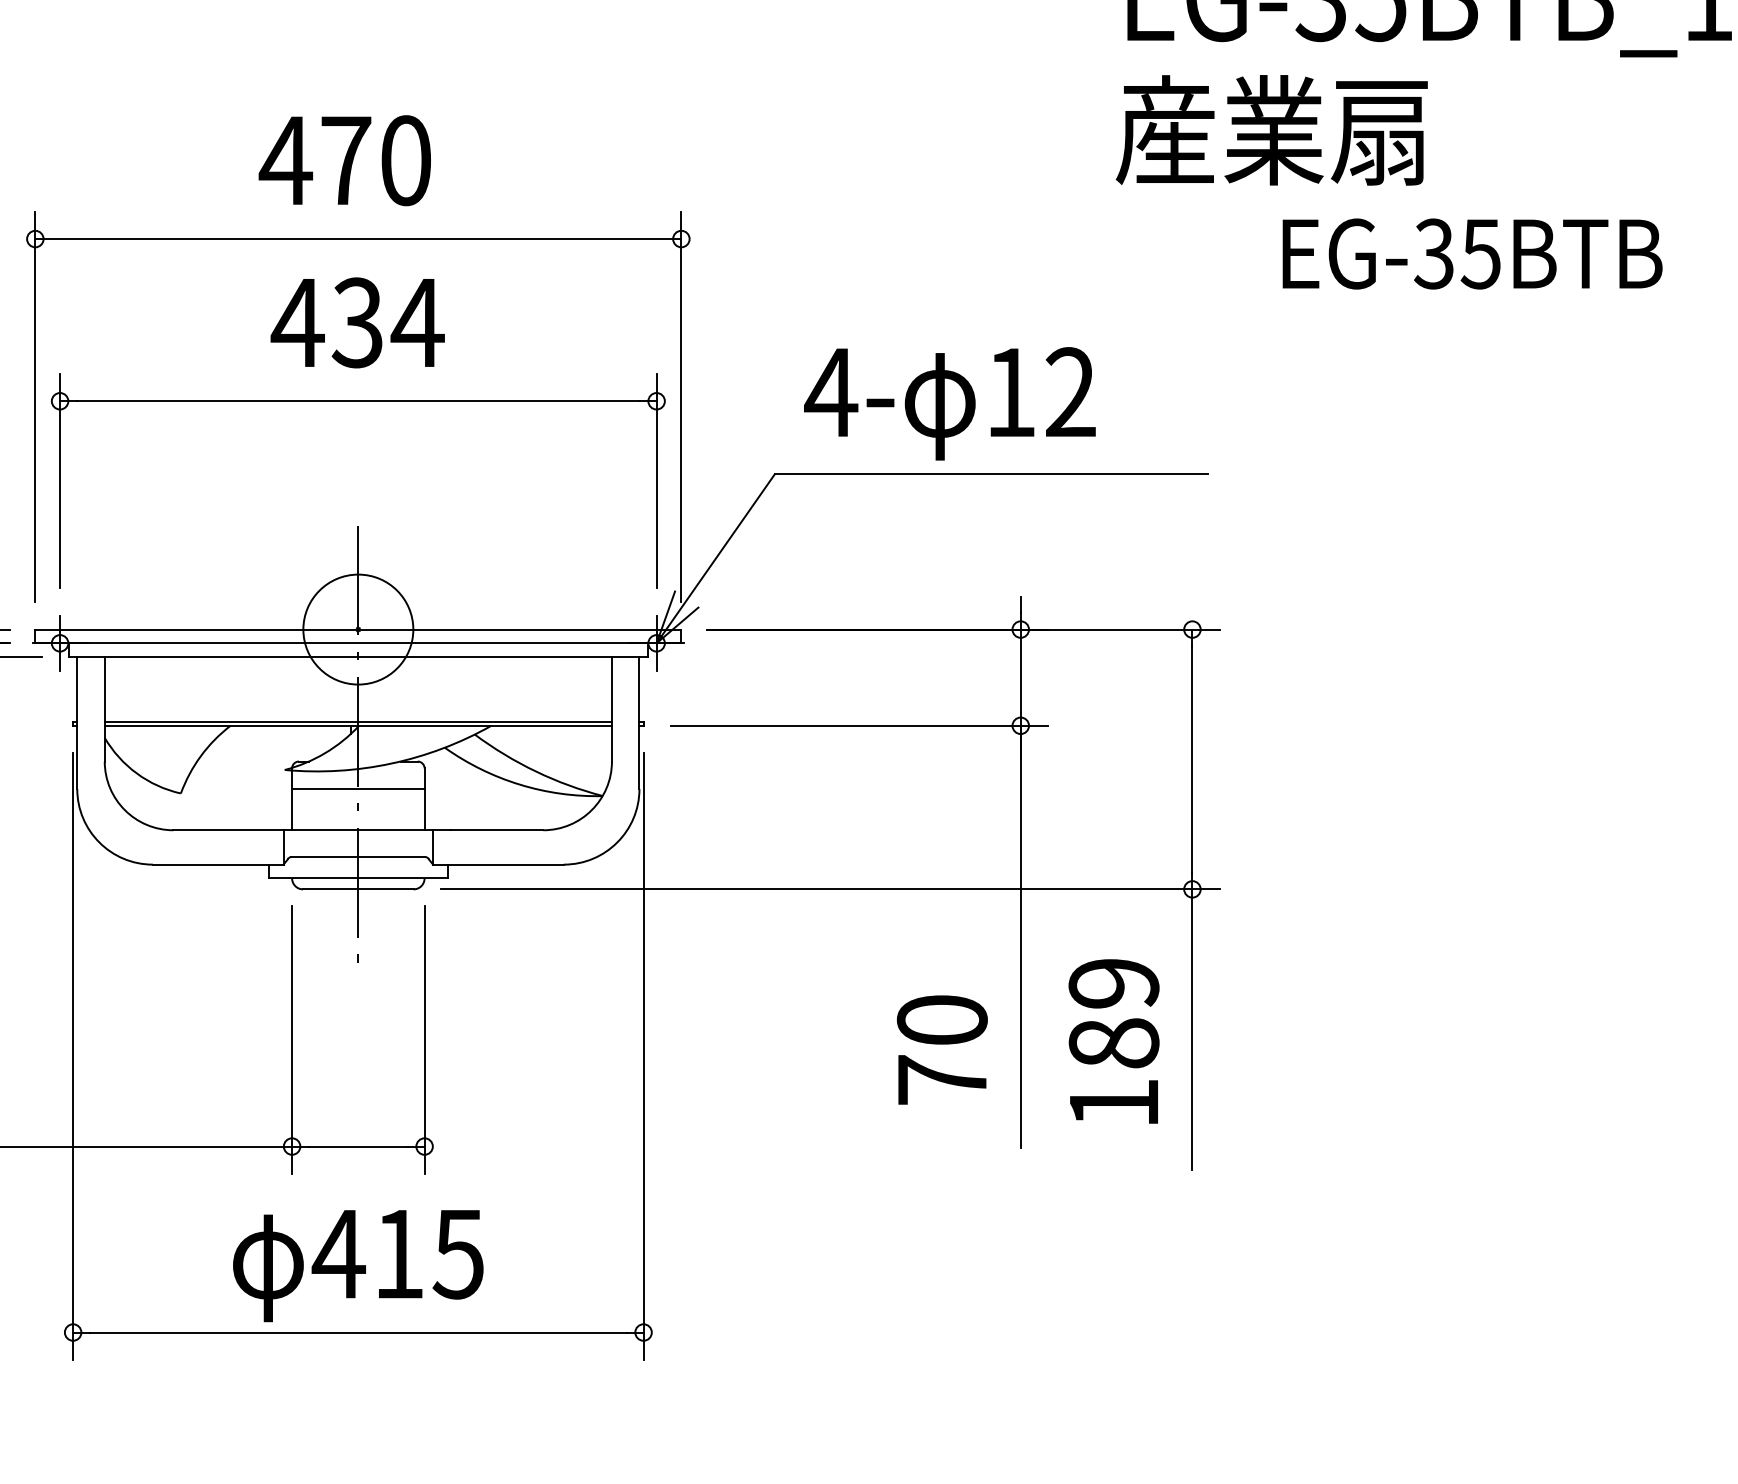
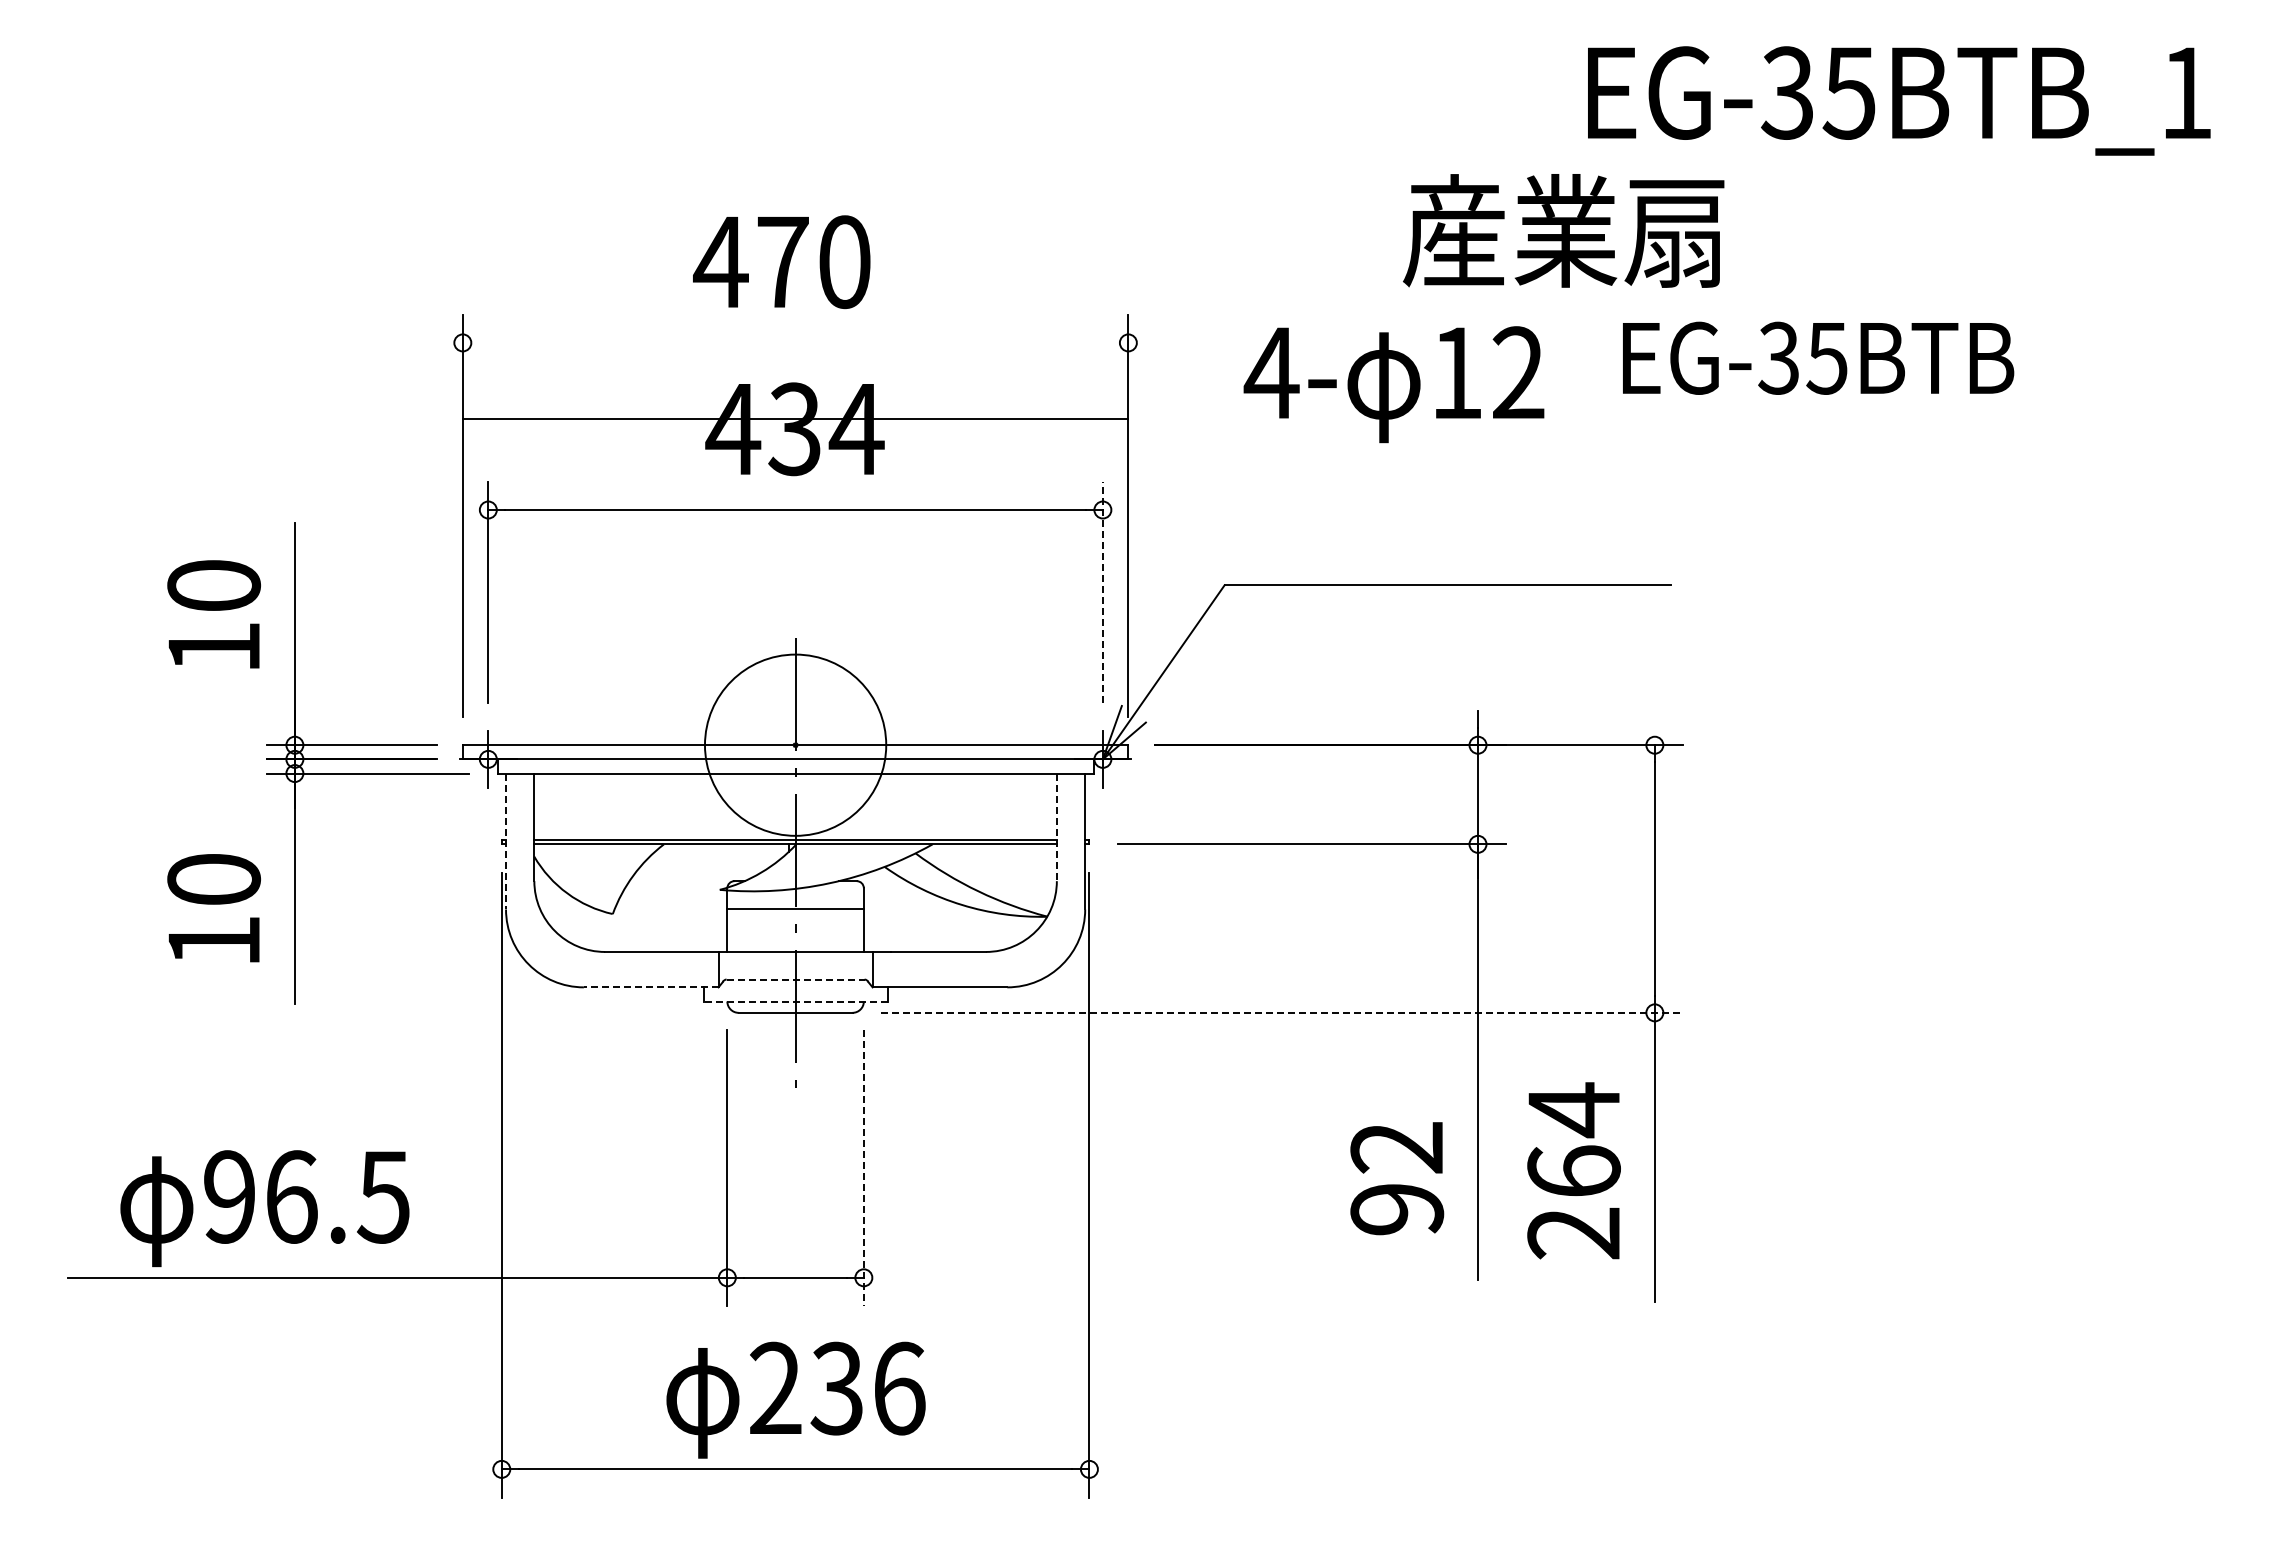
text: (1271, 129) -> (1563, 230), moved
line: (358, 238) -> (795, 418), moved
text: (1472, 253) -> (1818, 357), moved
text: (949, 403) -> (1393, 384), moved
line: (656, 481) -> (1102, 592), solid -> dashed
circle: (358, 628) -> (795, 744), size x1.6
line: (611, 709) -> (1056, 827), solid -> dashed
line: (77, 723) -> (506, 841), solid -> dashed
line: (358, 856) -> (795, 979), solid -> dashed
line: (217, 864) -> (650, 987), solid -> dashed
line: (358, 878) -> (795, 1001), solid -> dashed
line: (830, 889) -> (1282, 1012), solid -> dashed
line: (424, 1040) -> (863, 1168), solid -> dashed
text: (1113, 1042) -> (1573, 1170), 189 -> 264
text: (942, 1050) -> (1397, 1178), 70 -> 92
text: (398, 1254) -> (836, 1388), 415 -> 236

